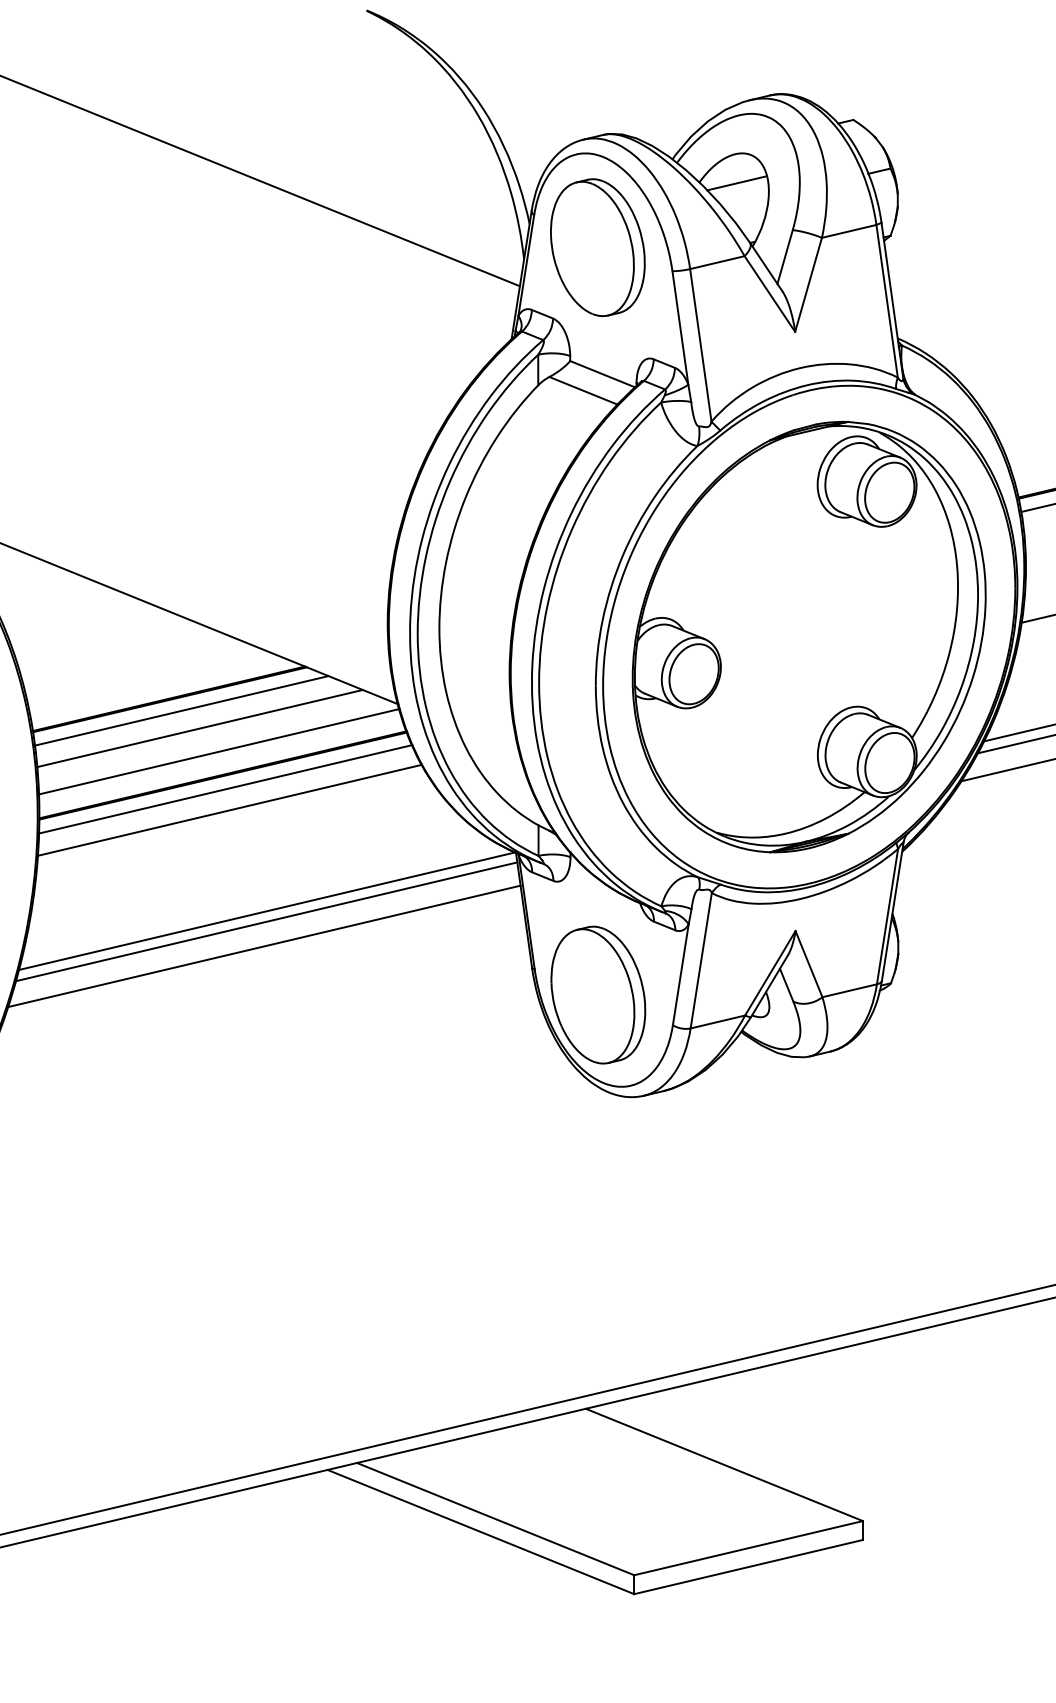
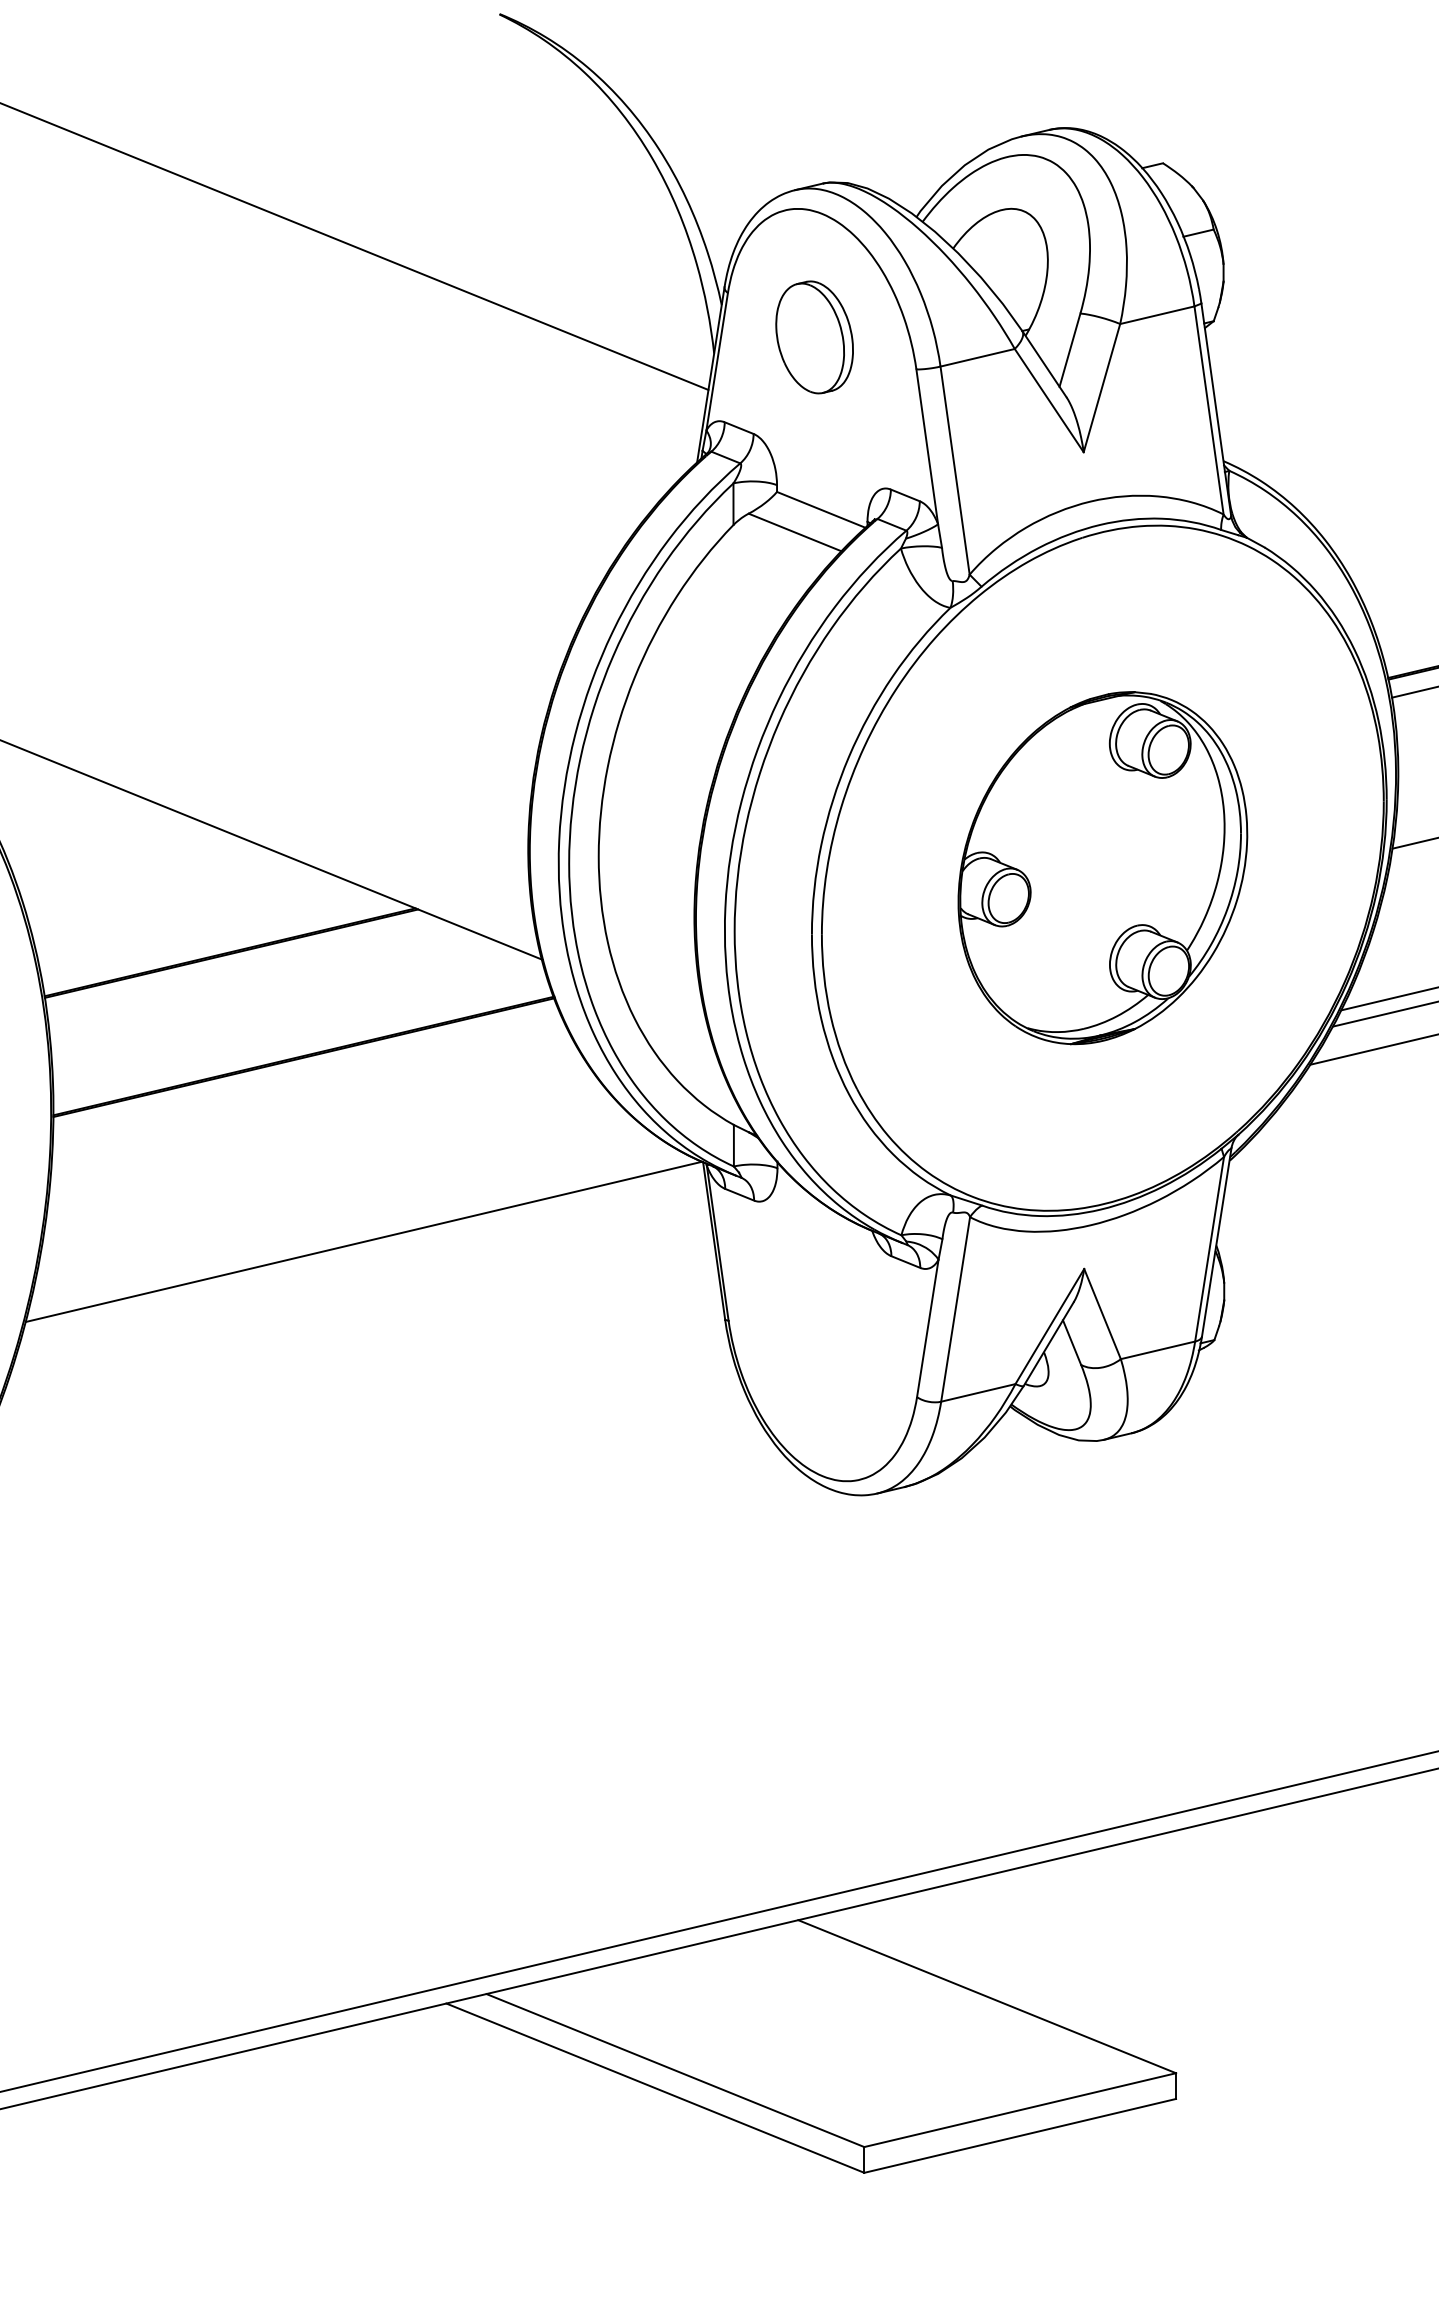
line: (737, 183) -> (1004, 249), removed
part: (597, 247) -> (814, 337), size x0.6
part: (808, 636) -> (1102, 867), size x0.6
line: (181, 710) -> (247, 968), removed
line: (200, 728) -> (272, 992), removed
line: (219, 751) -> (298, 1024), removed
line: (225, 789) -> (307, 1075), removed
line: (230, 810) -> (313, 1104), removed
line: (266, 921) -> (362, 1256), removed
line: (263, 946) -> (359, 1289), removed
part: (598, 995) -> (815, 1356), removed

